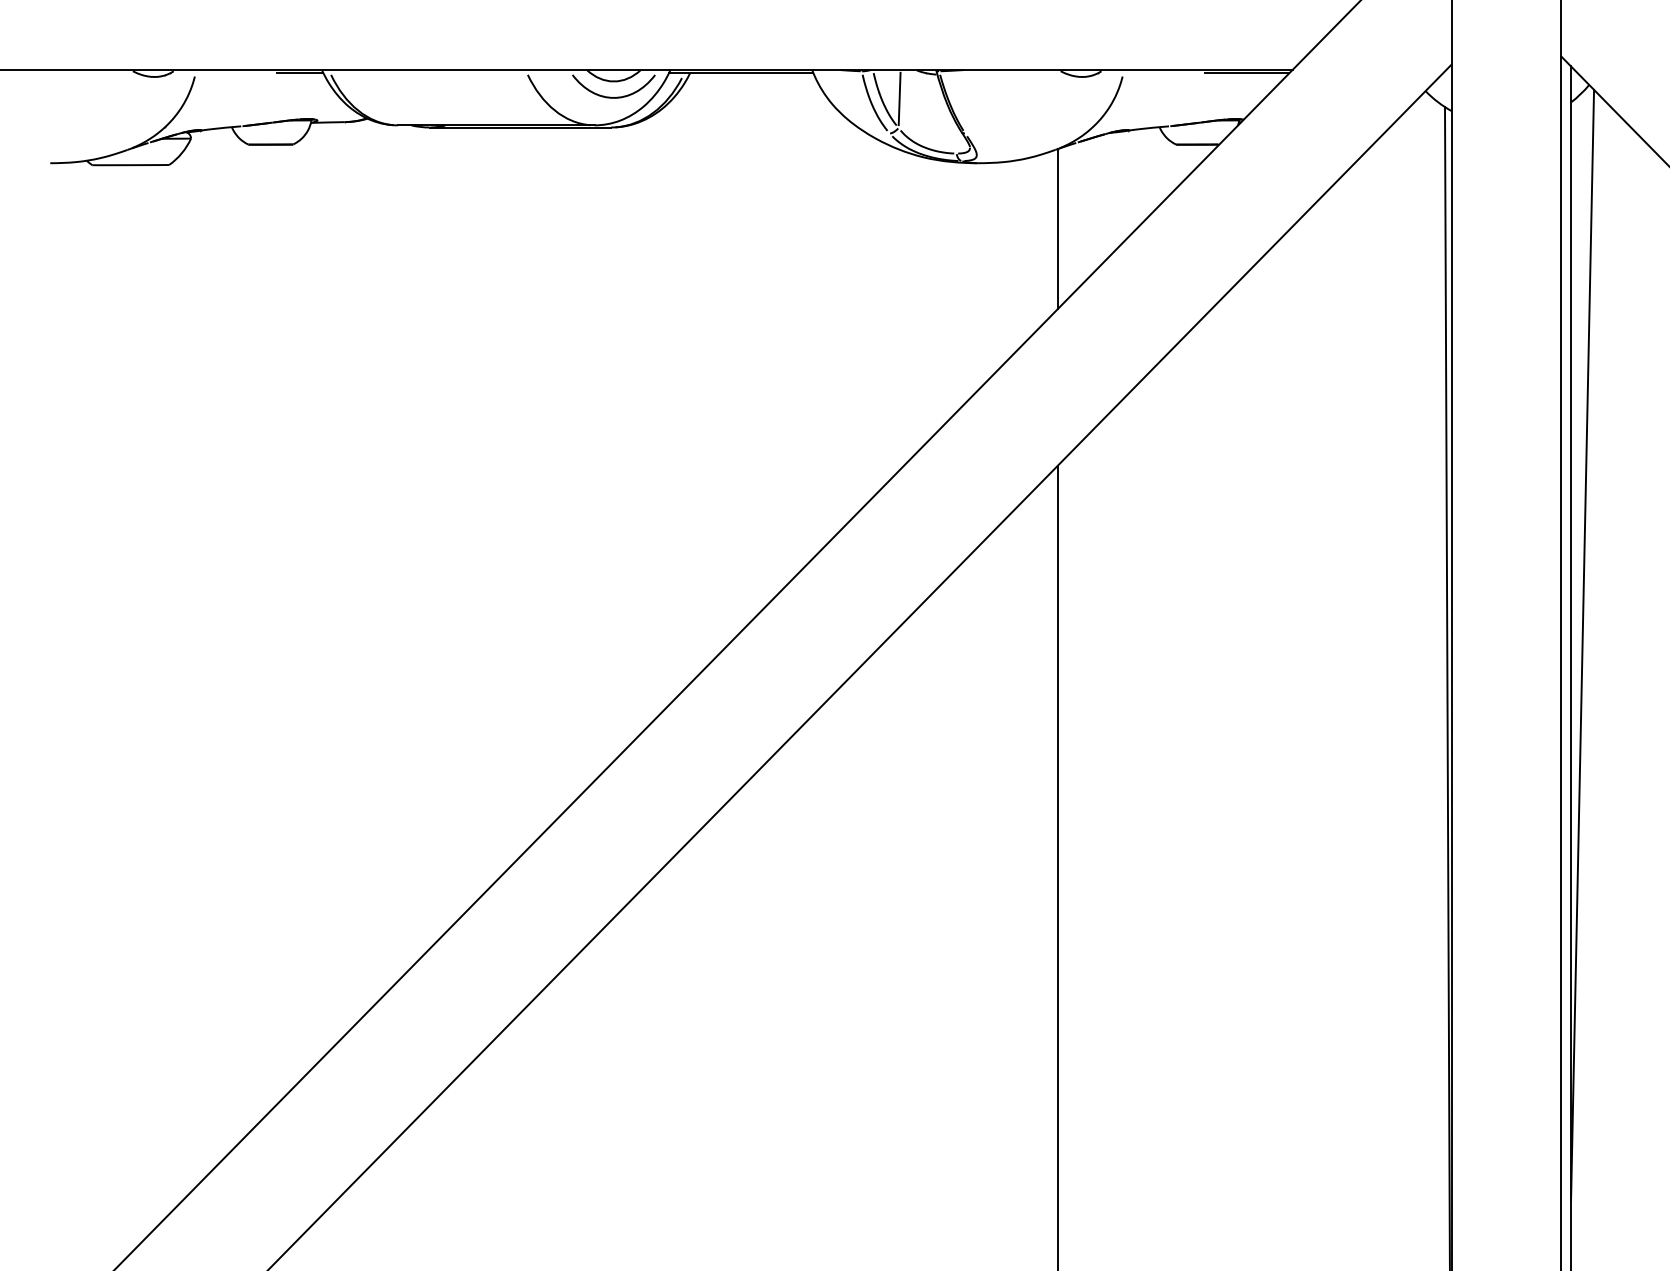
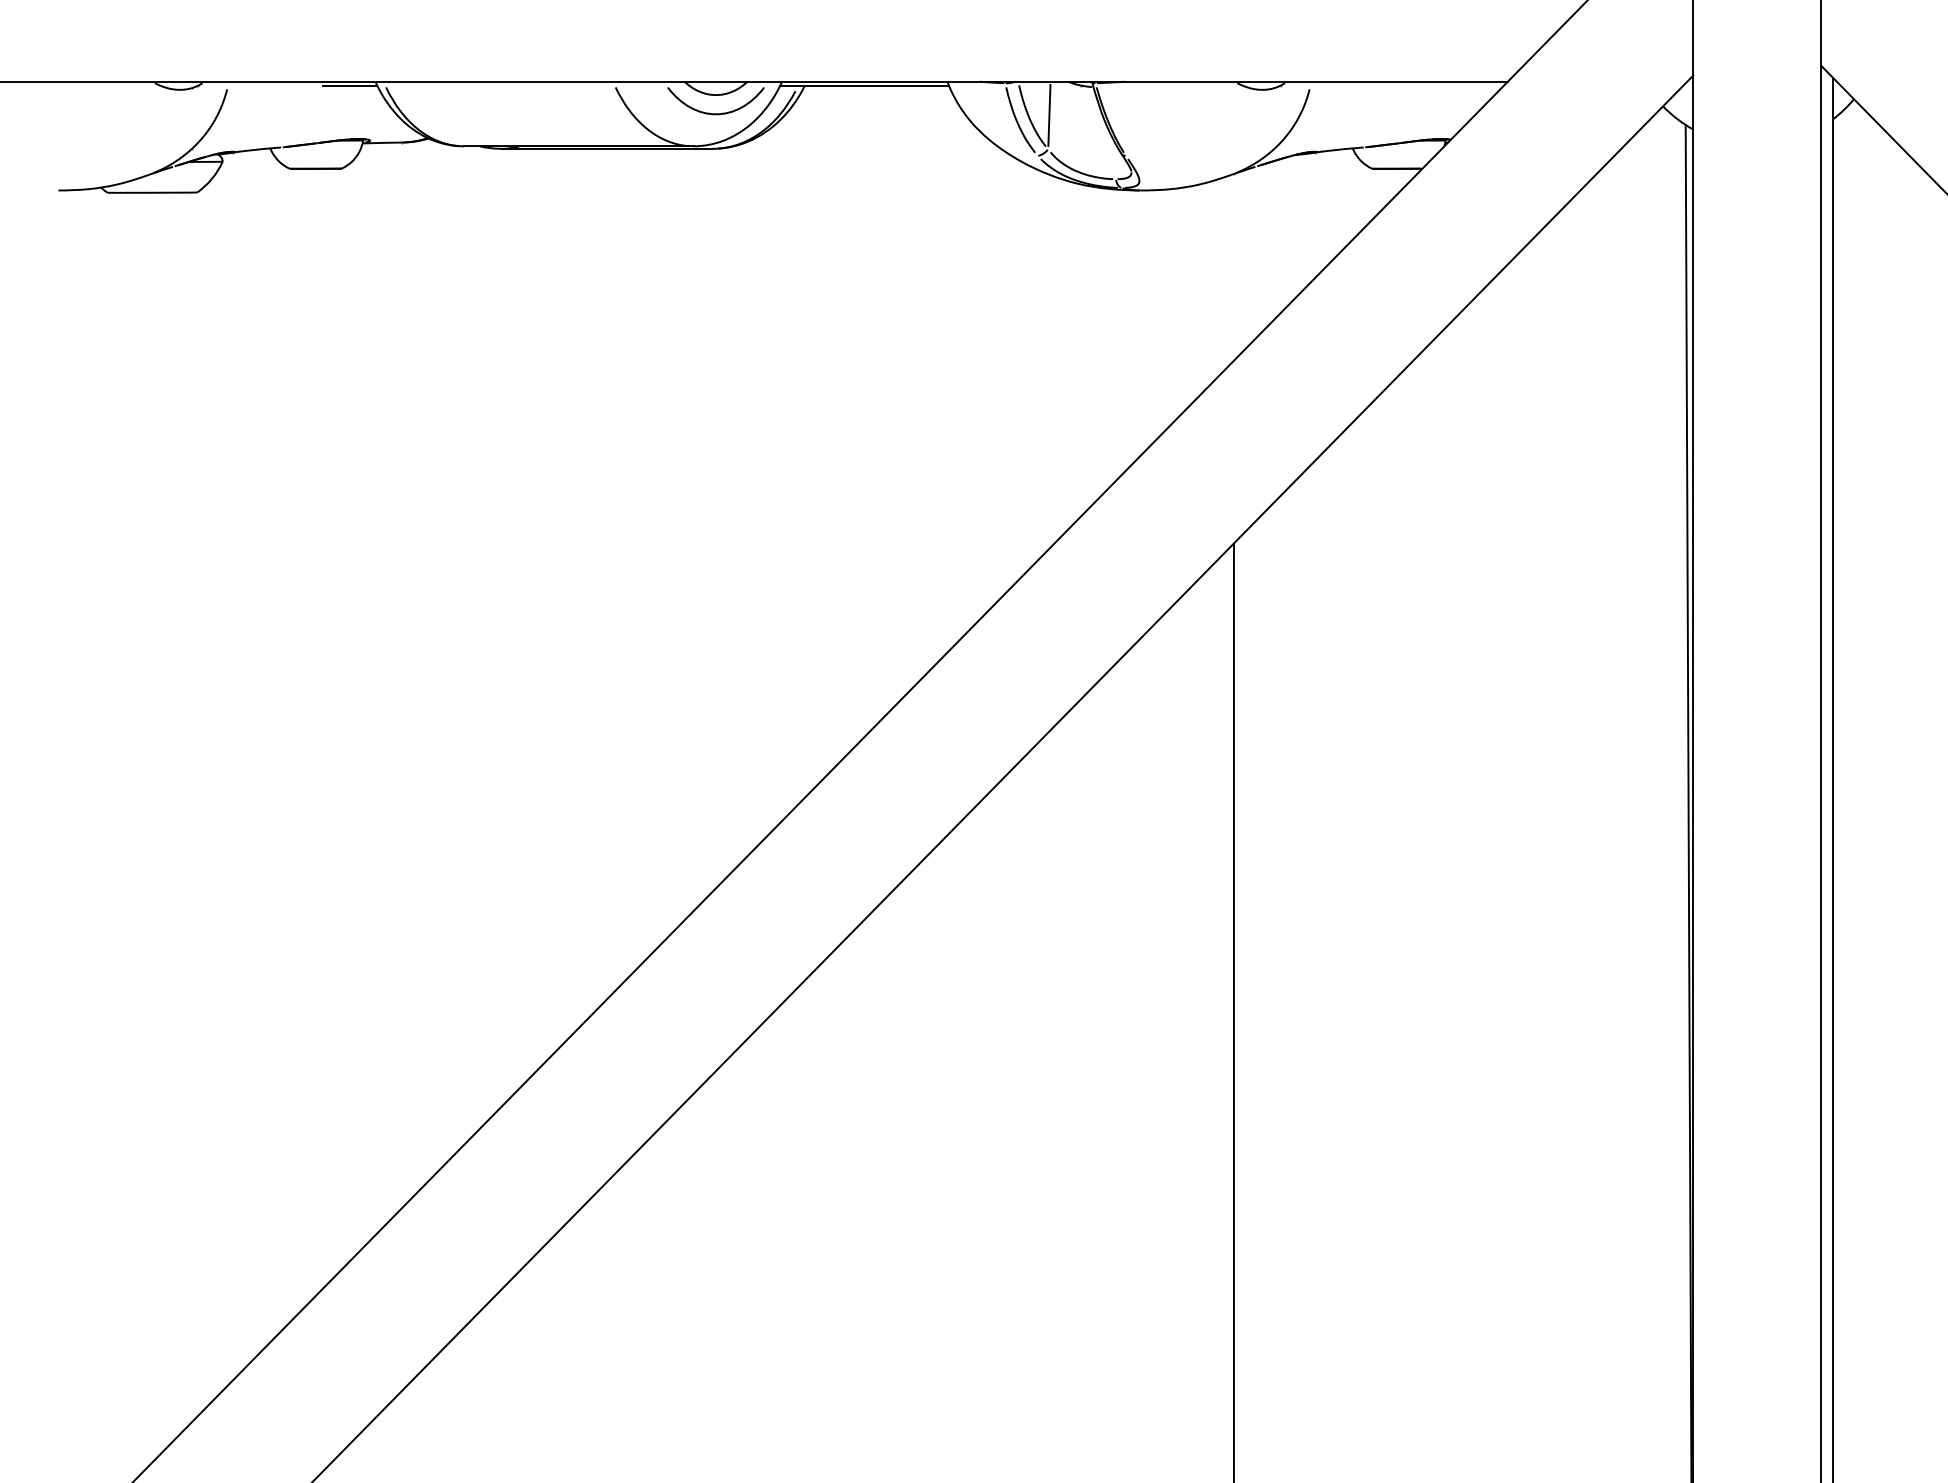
line: (1246, 73) -> (1454, 85), removed
line: (1057, 229) -> (1233, 267), removed
line: (1581, 644) -> (1845, 751), removed

